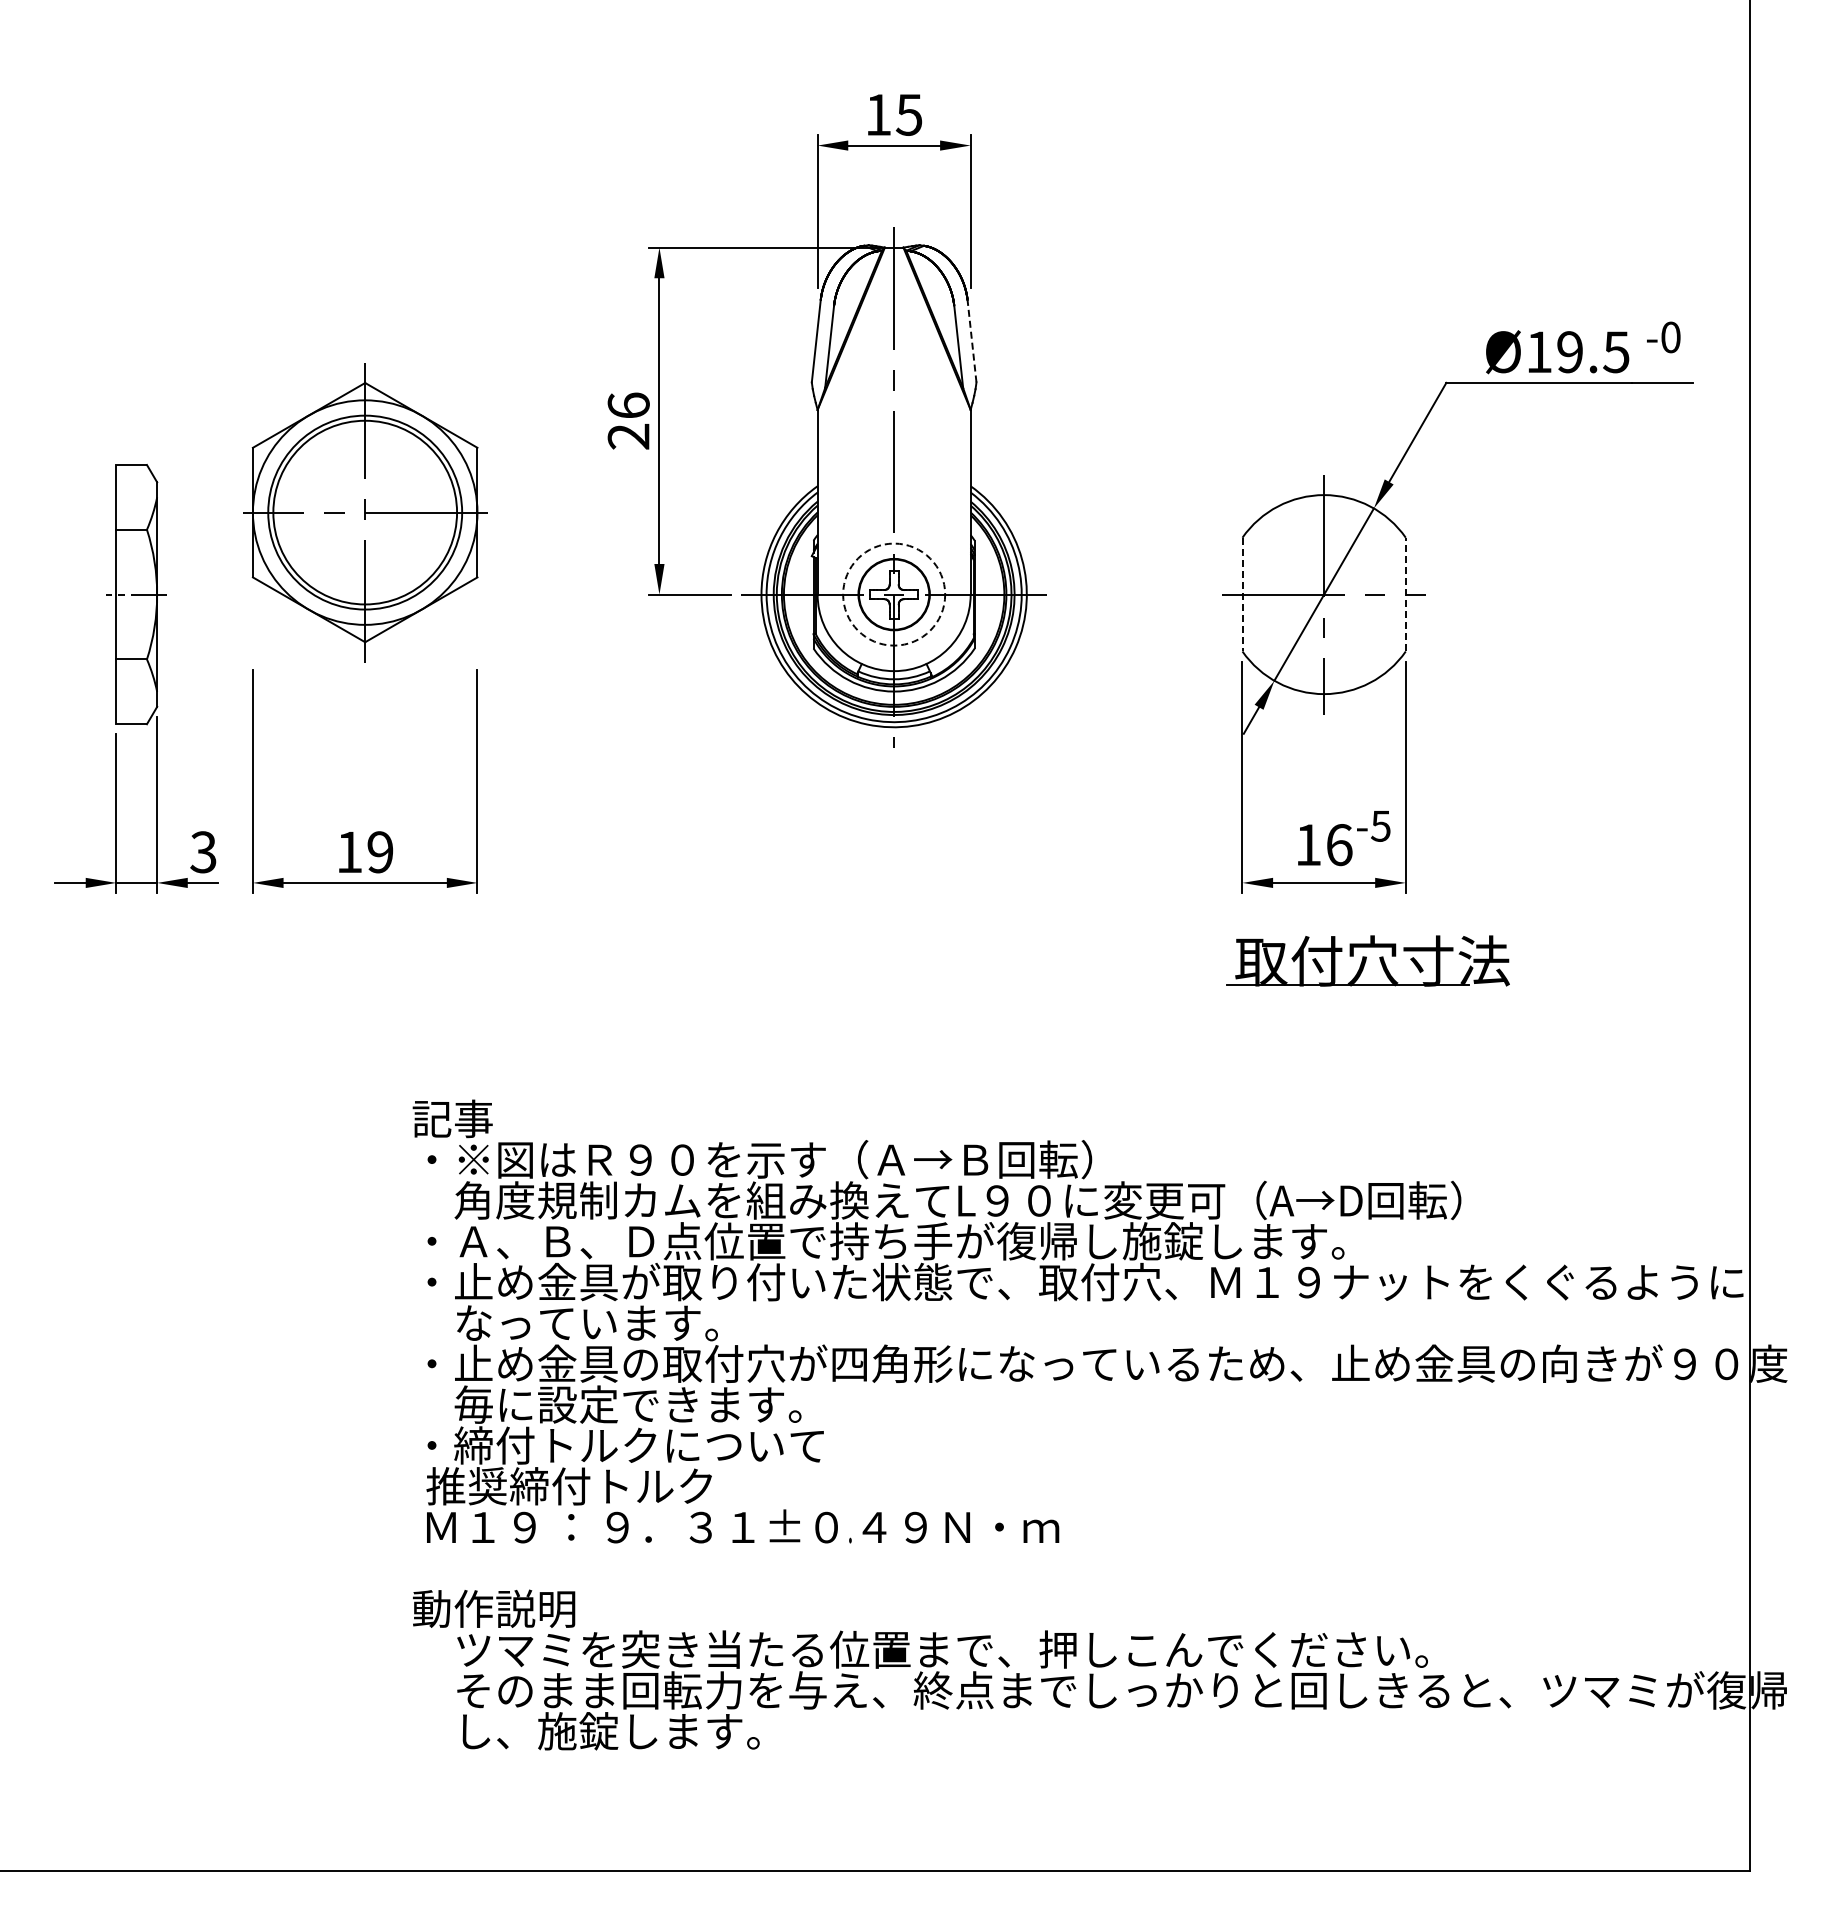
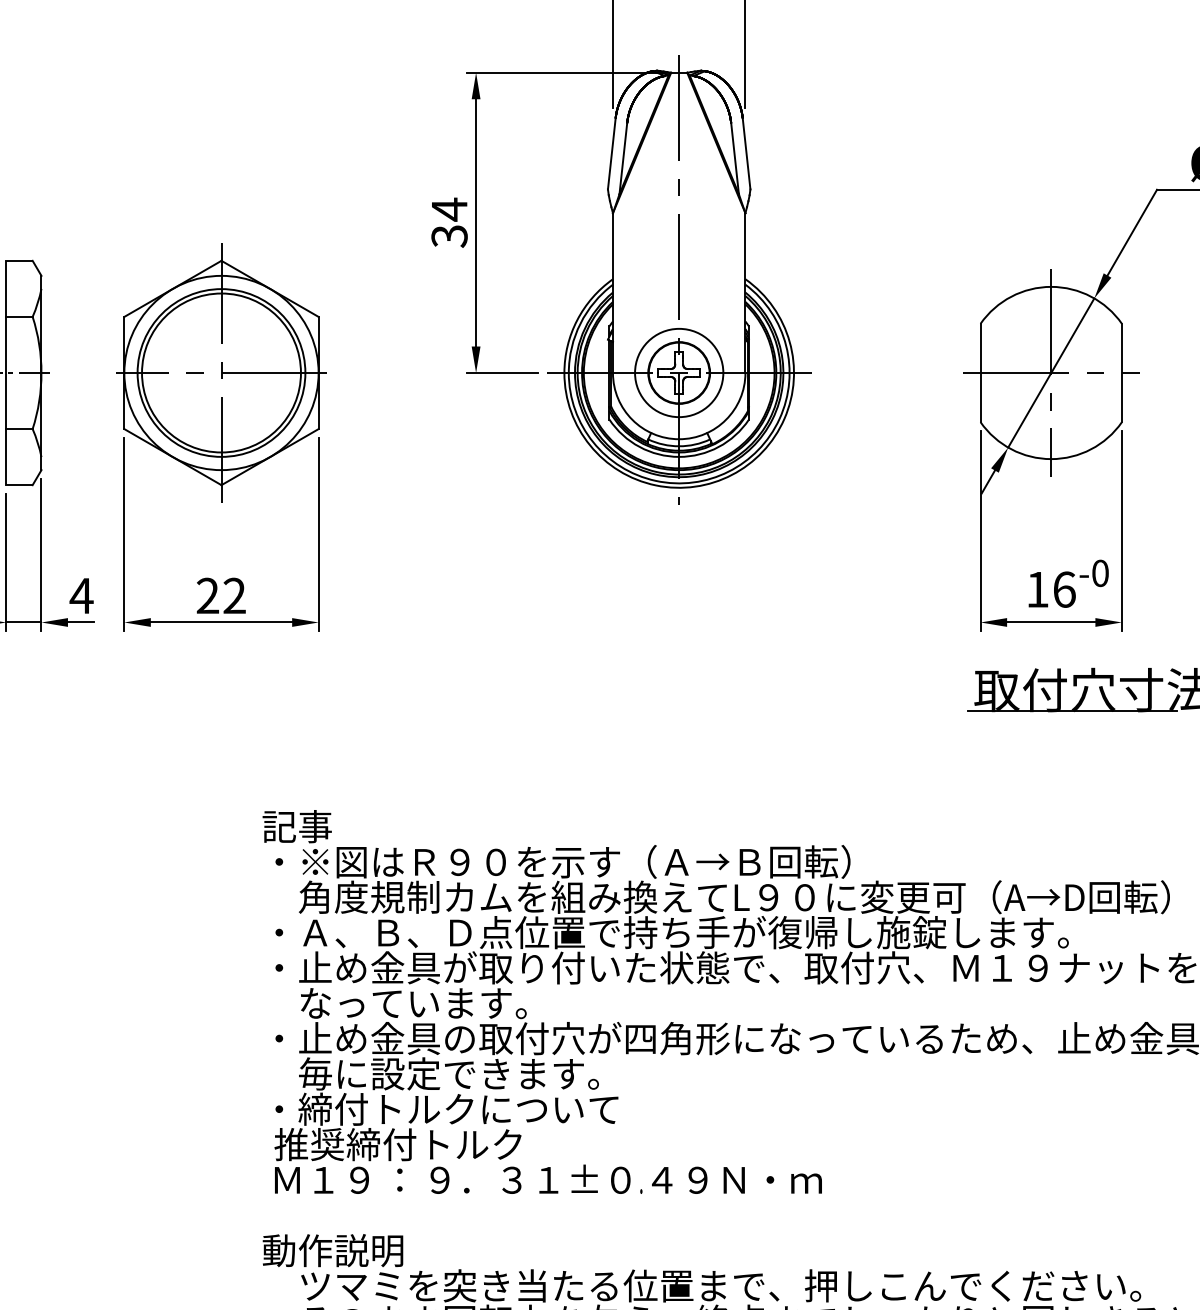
line: (971, 340) -> (746, 153), dashed -> solid
text: (628, 421) -> (449, 223), 26 -> 34
part: (365, 512) -> (221, 372), moved
circle: (894, 594) -> (679, 372), dashed -> solid
line: (1242, 594) -> (980, 372), dashed -> solid
line: (1405, 594) -> (1121, 372), dashed -> solid
text: (1380, 825) -> (1100, 572), -5 -> -0
text: (203, 852) -> (81, 596), 3 -> 4
text: (364, 852) -> (220, 596), 19 -> 22

